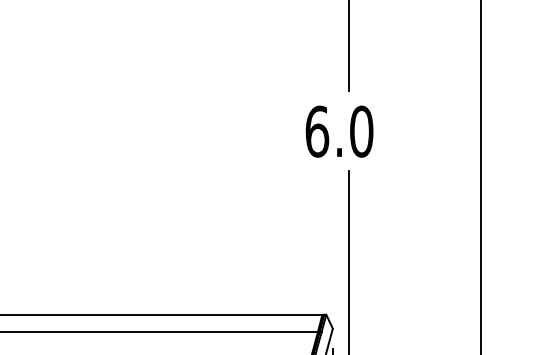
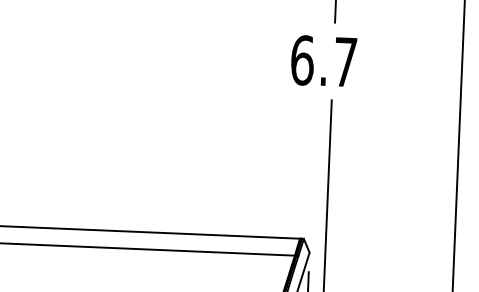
text: (361, 131) -> (345, 62), 6.0 -> 6.7

